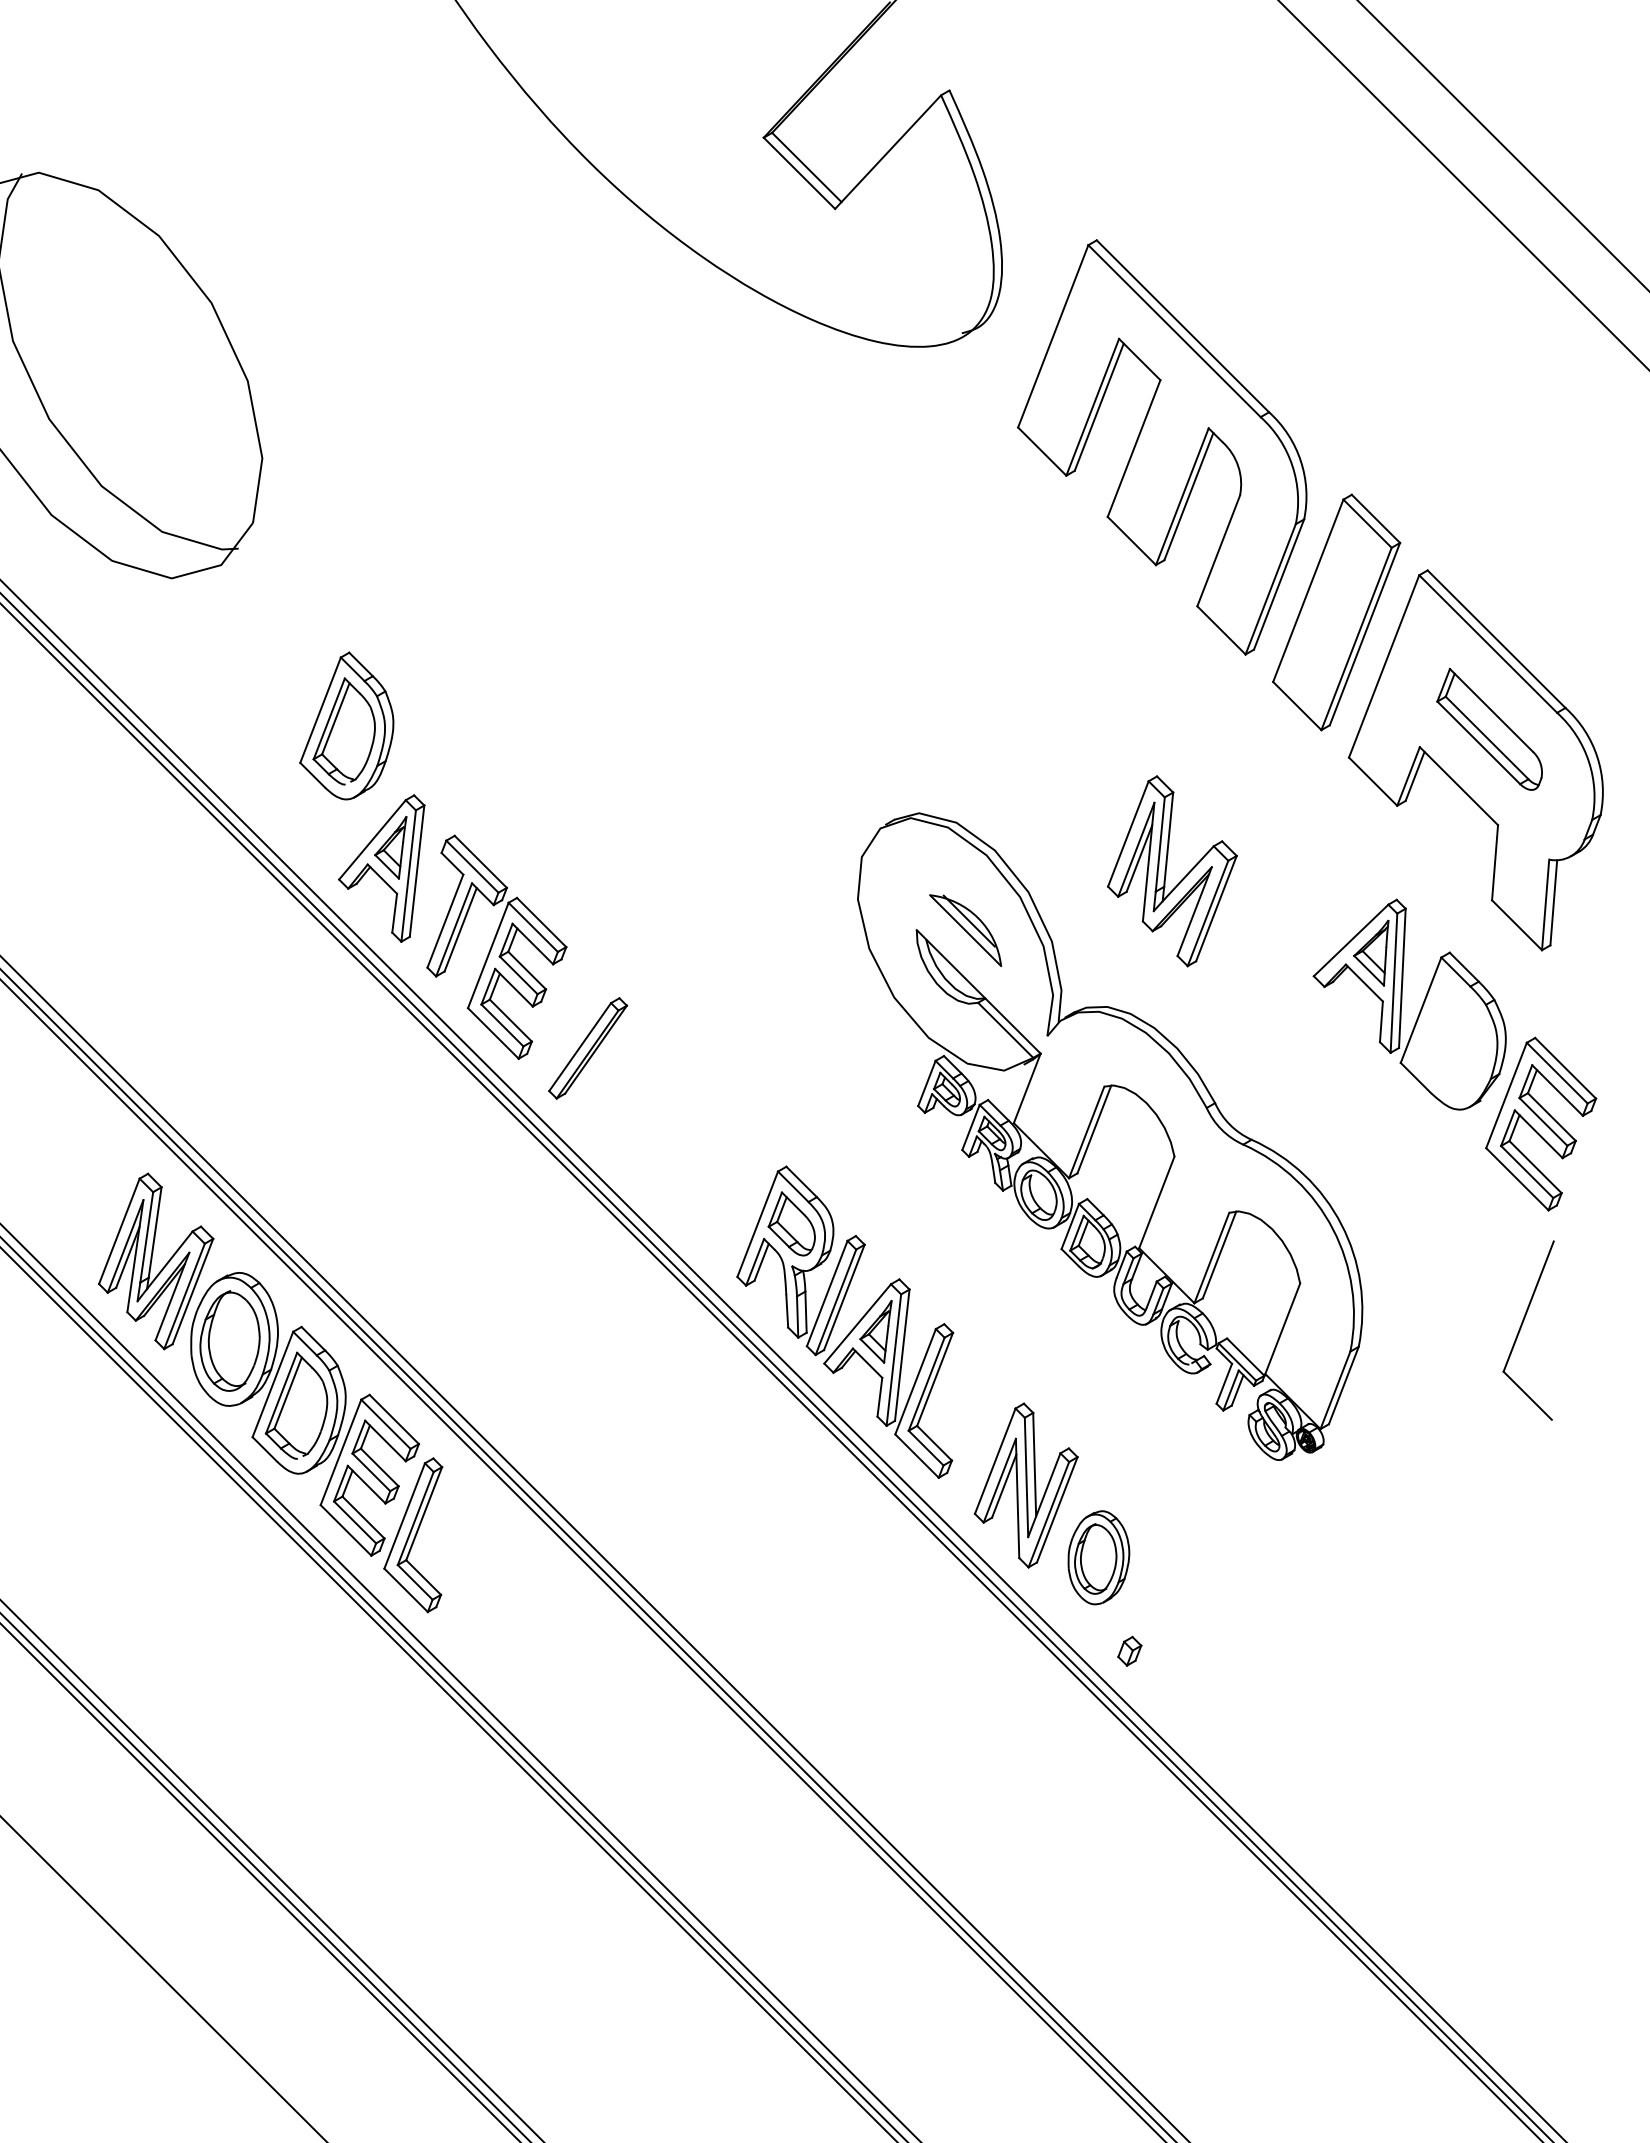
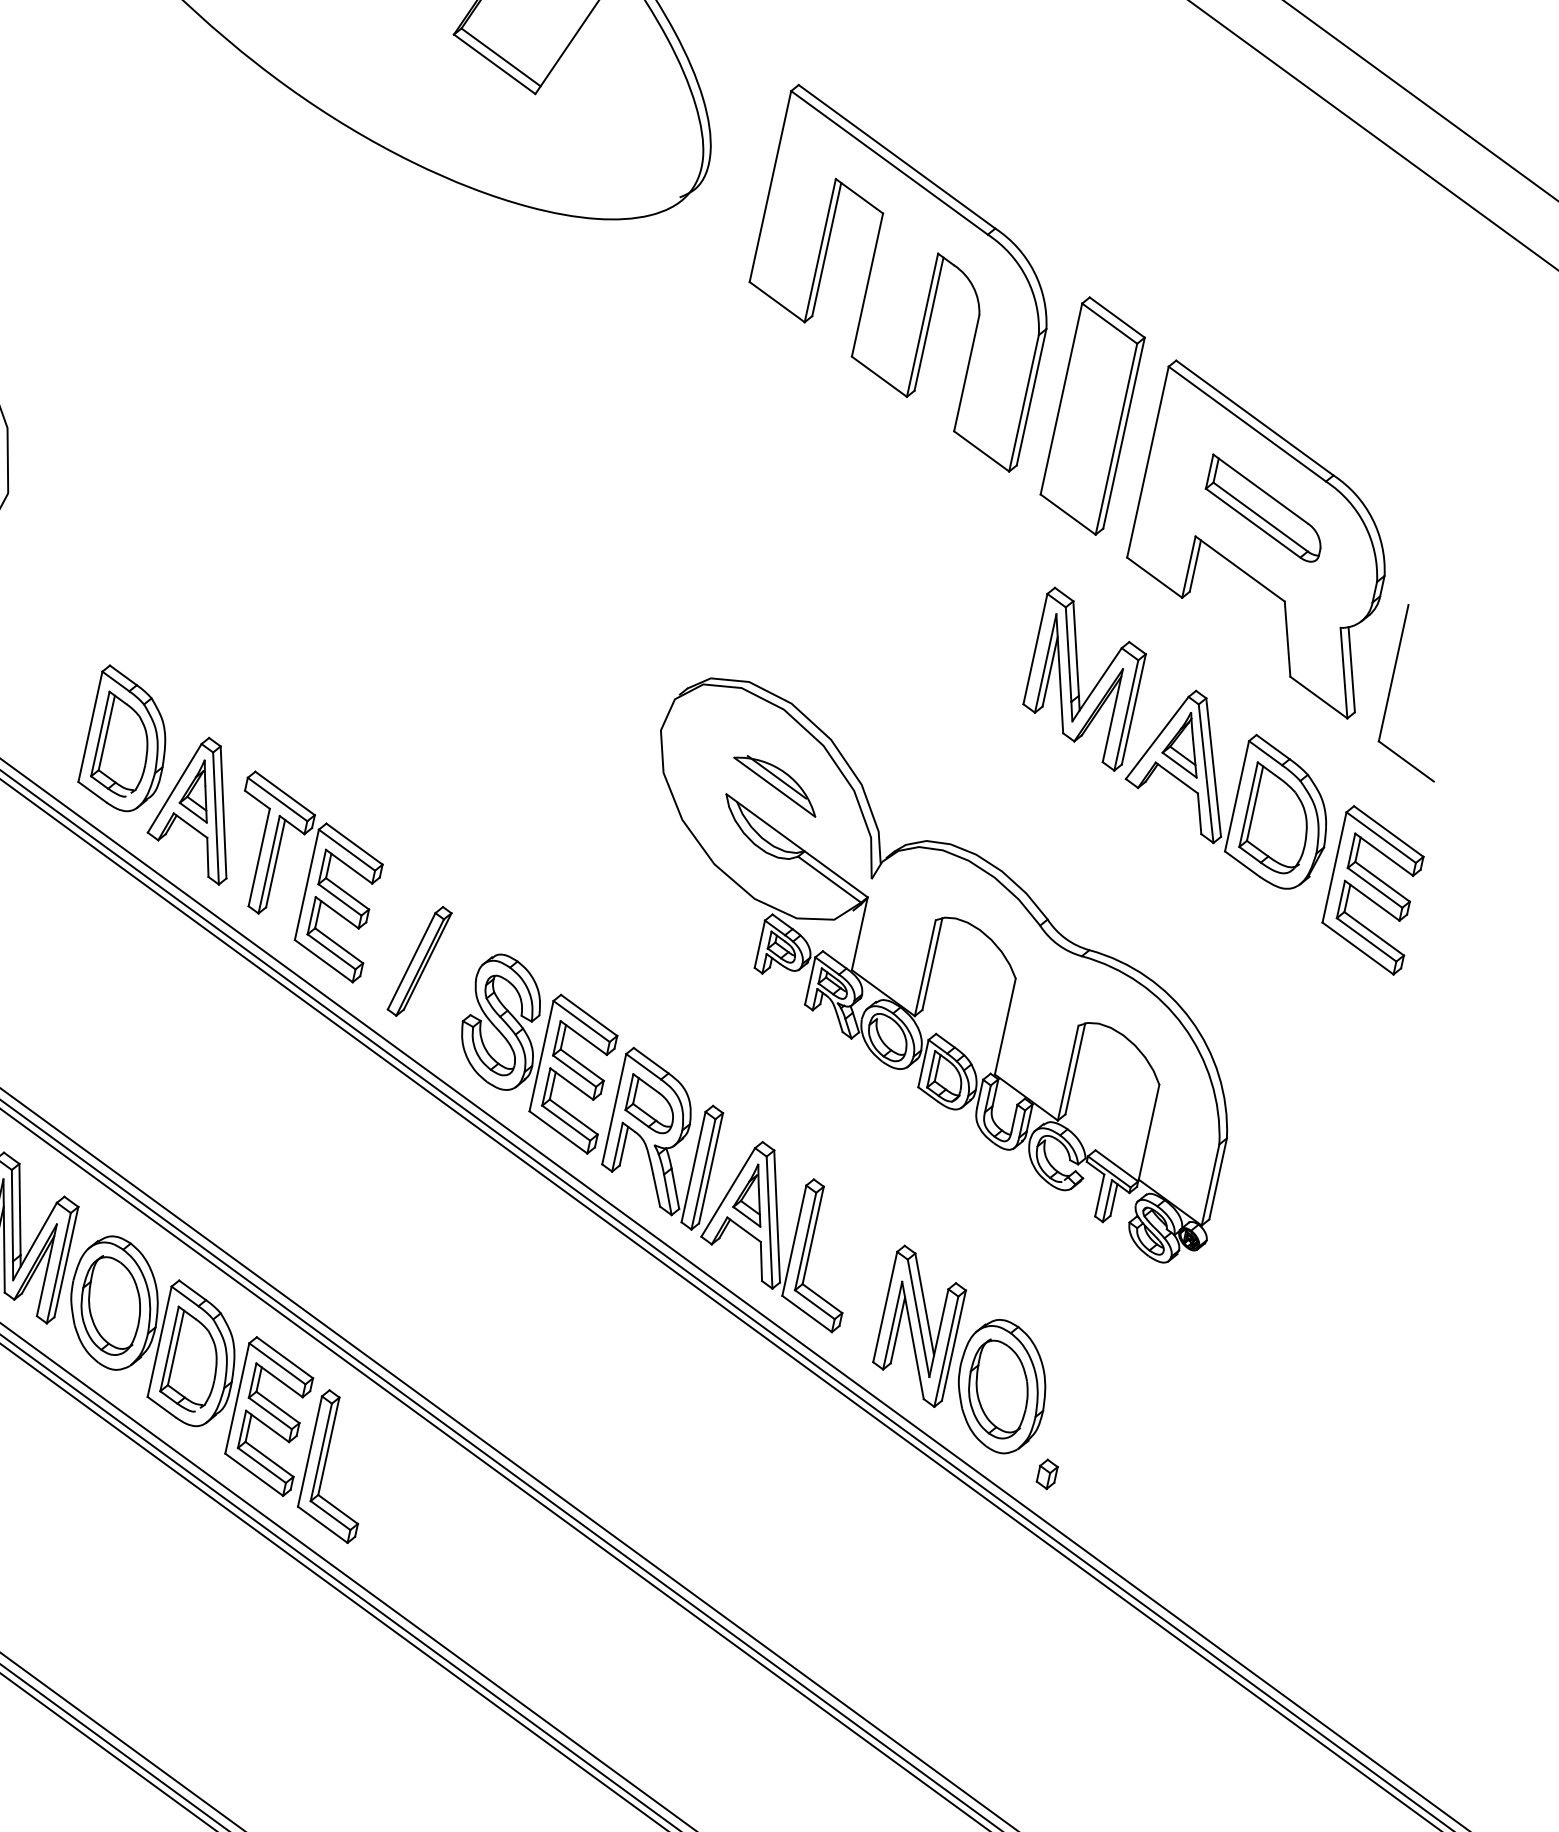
part: (346, 725) -> (118, 737), moved
part: (1172, 871) -> (1084, 679), moved
part: (1450, 1036) -> (1270, 817), added
part: (695, 1159) -> (542, 1054), added
part: (1521, 1328) -> (1389, 695), moved
part: (1098, 1557) -> (1001, 1386), size x1.43

